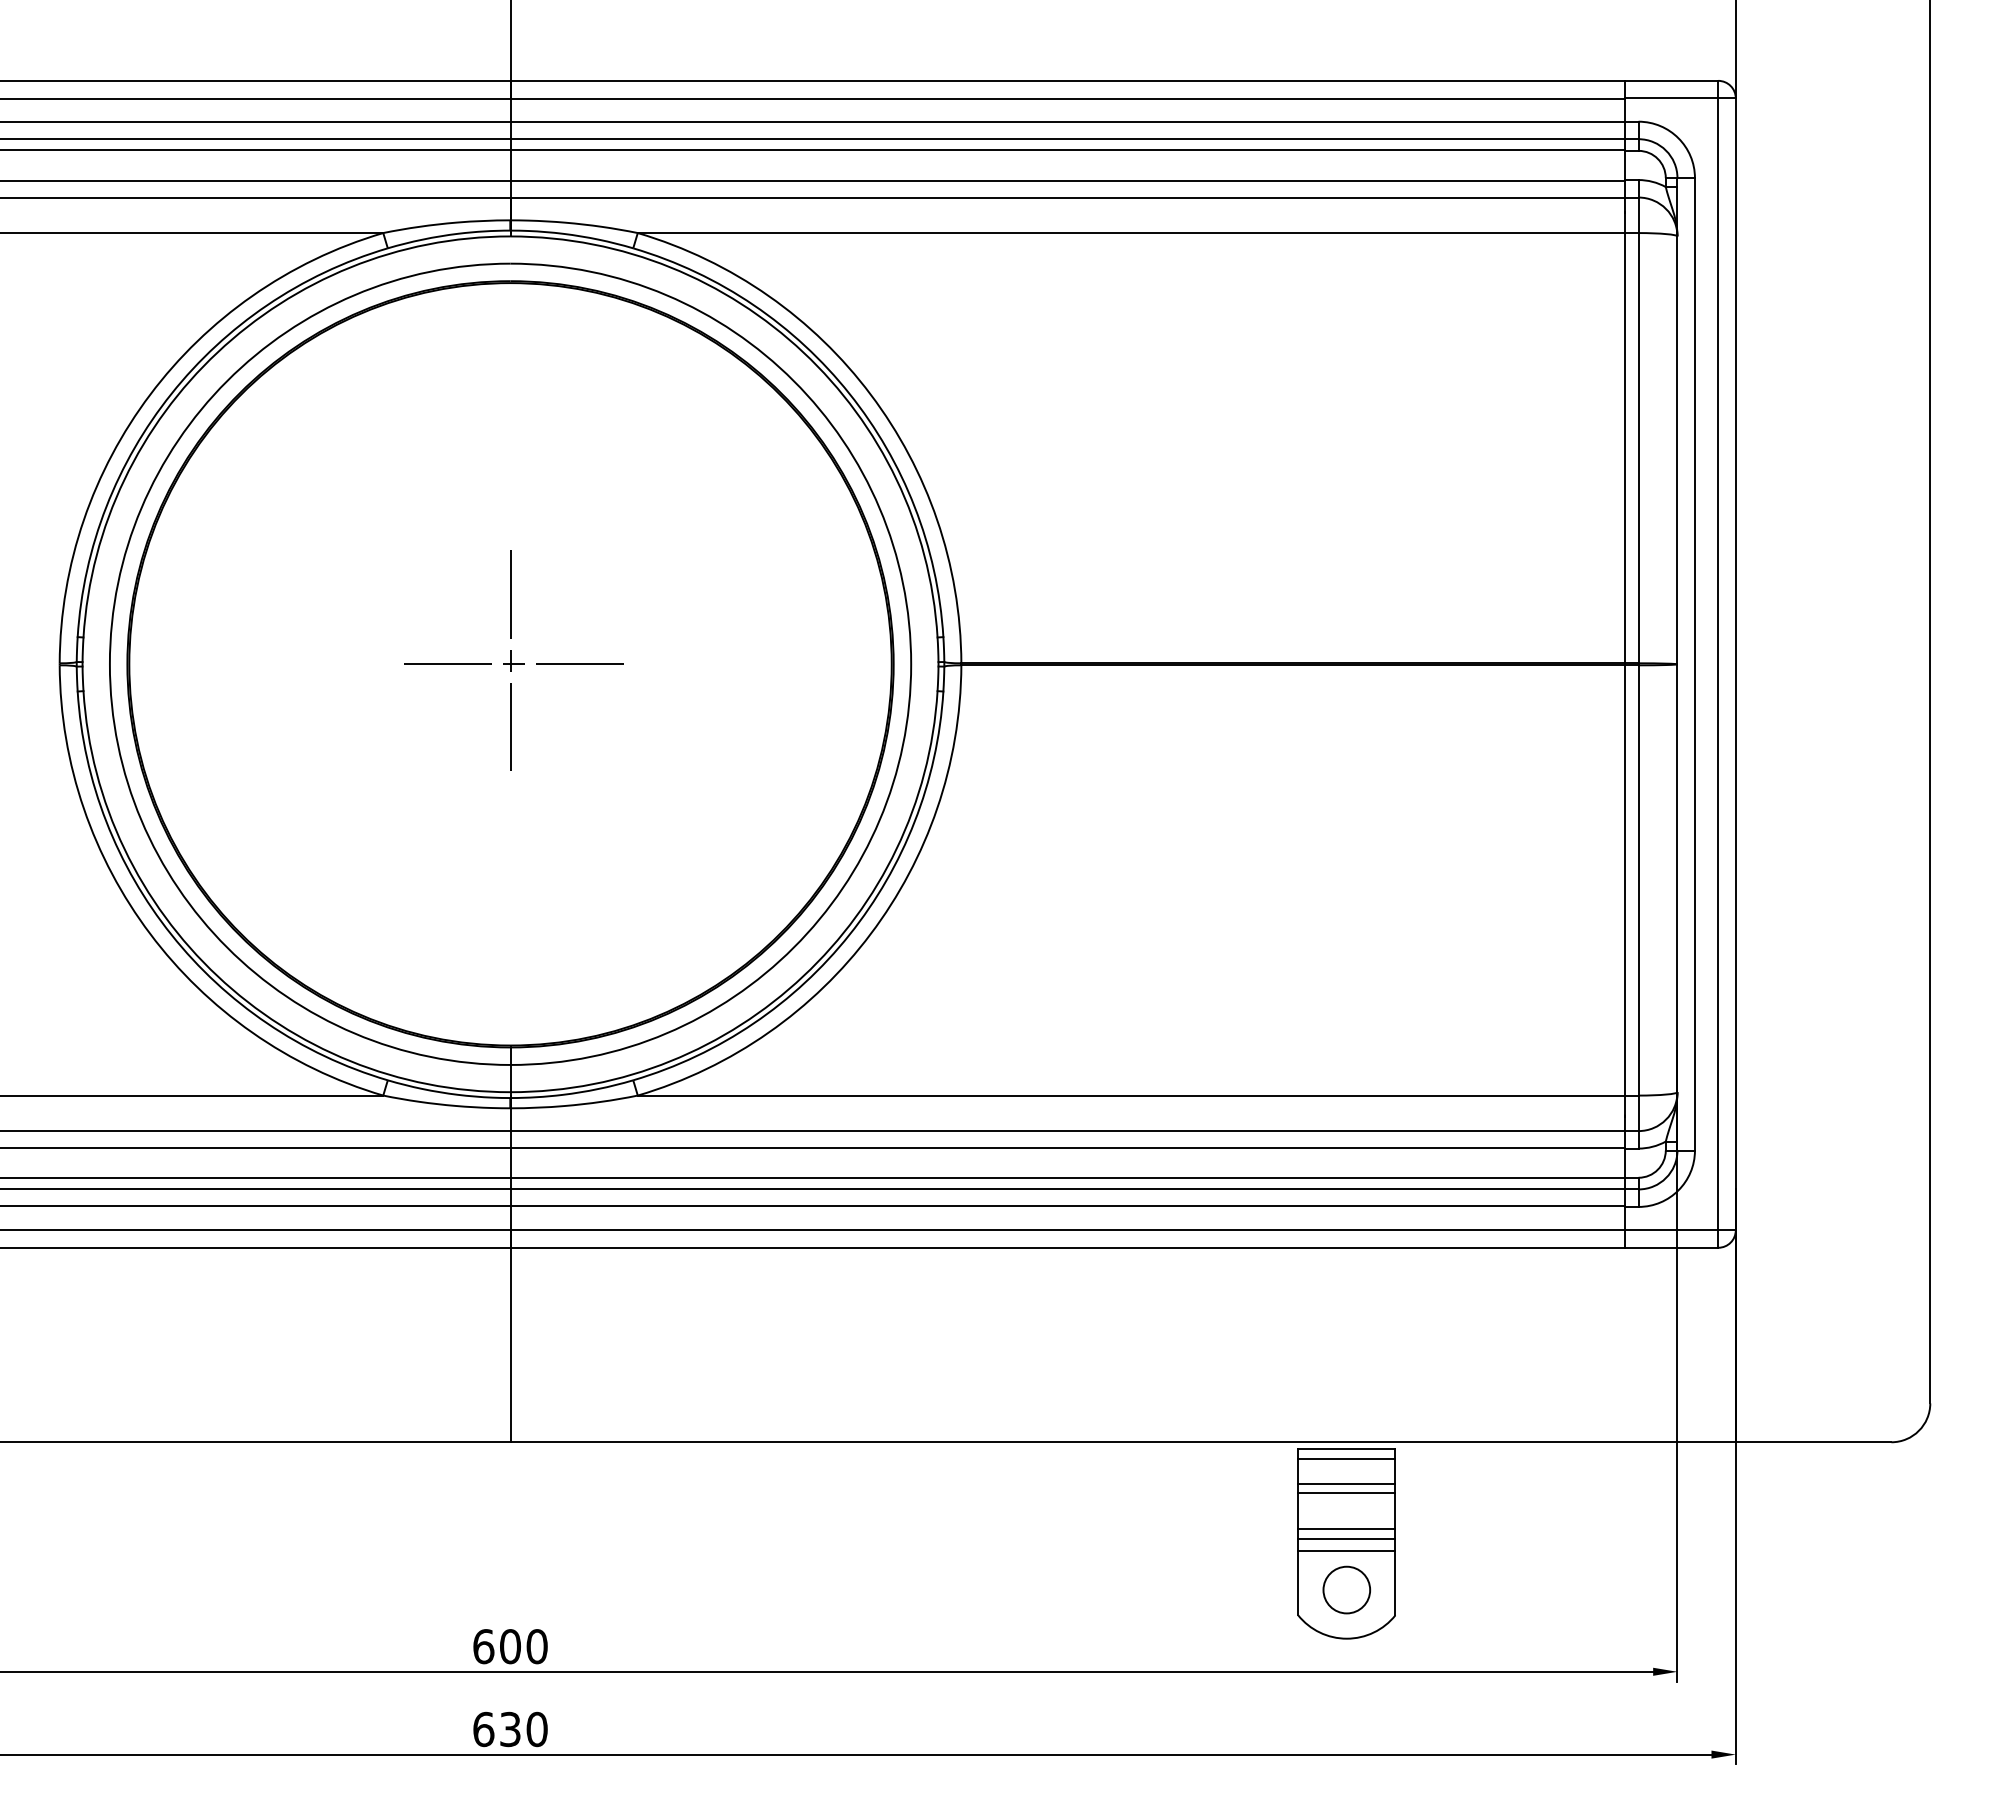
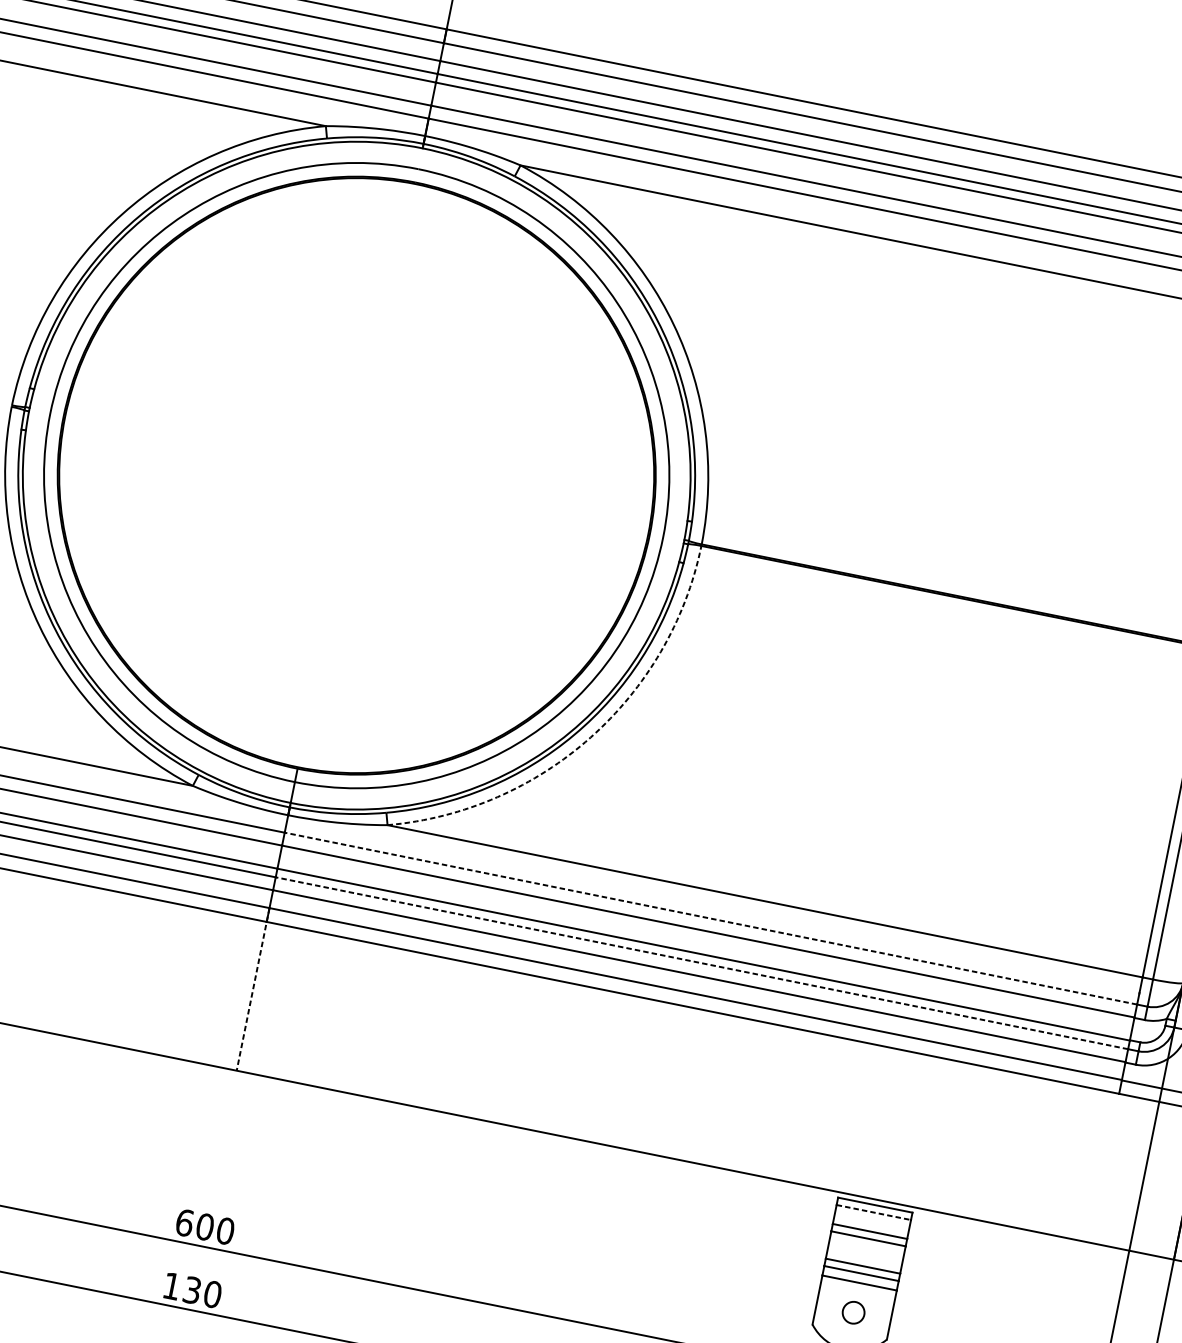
part: (513, 660) -> (359, 473), removed
arc: (870, 934) -> (590, 737), solid -> dashed
line: (1067, 1131) -> (710, 918), solid -> dashed
line: (1067, 1189) -> (701, 963), solid -> dashed
line: (510, 1336) -> (253, 989), solid -> dashed
line: (1346, 1459) -> (873, 1212), solid -> dashed
circle: (1346, 1589) -> (853, 1312), size x0.6
text: (483, 1729) -> (171, 1286), 630 -> 130

